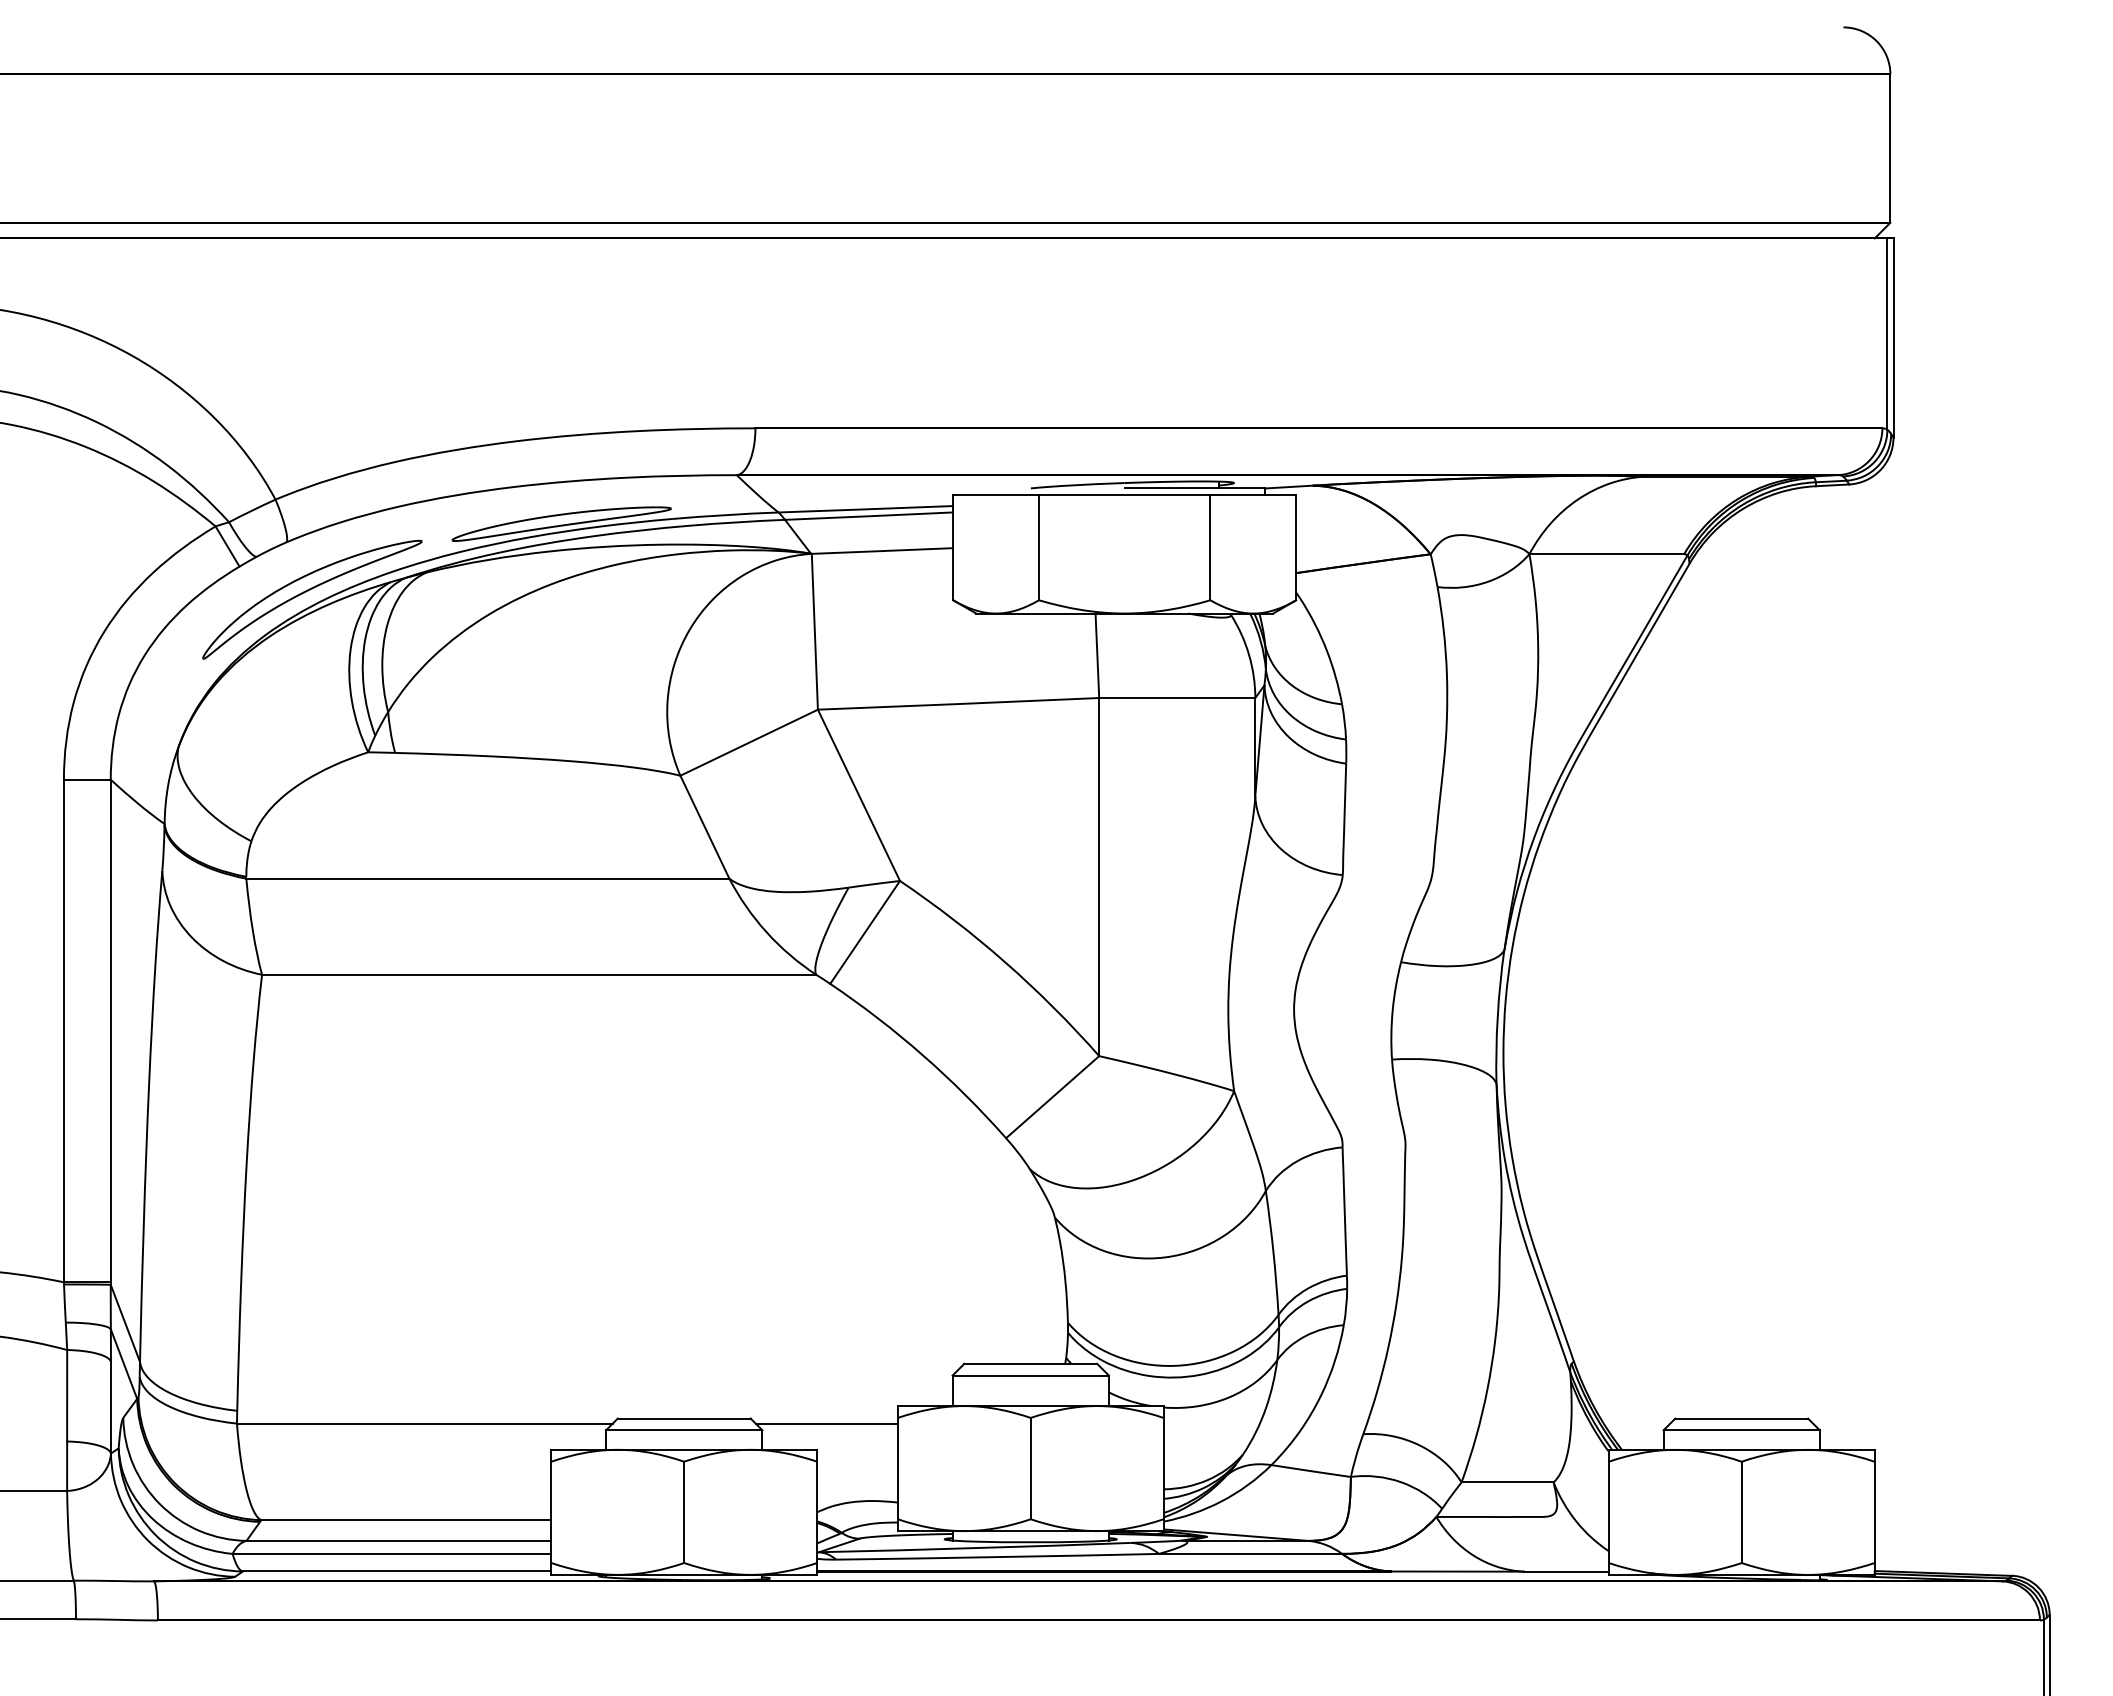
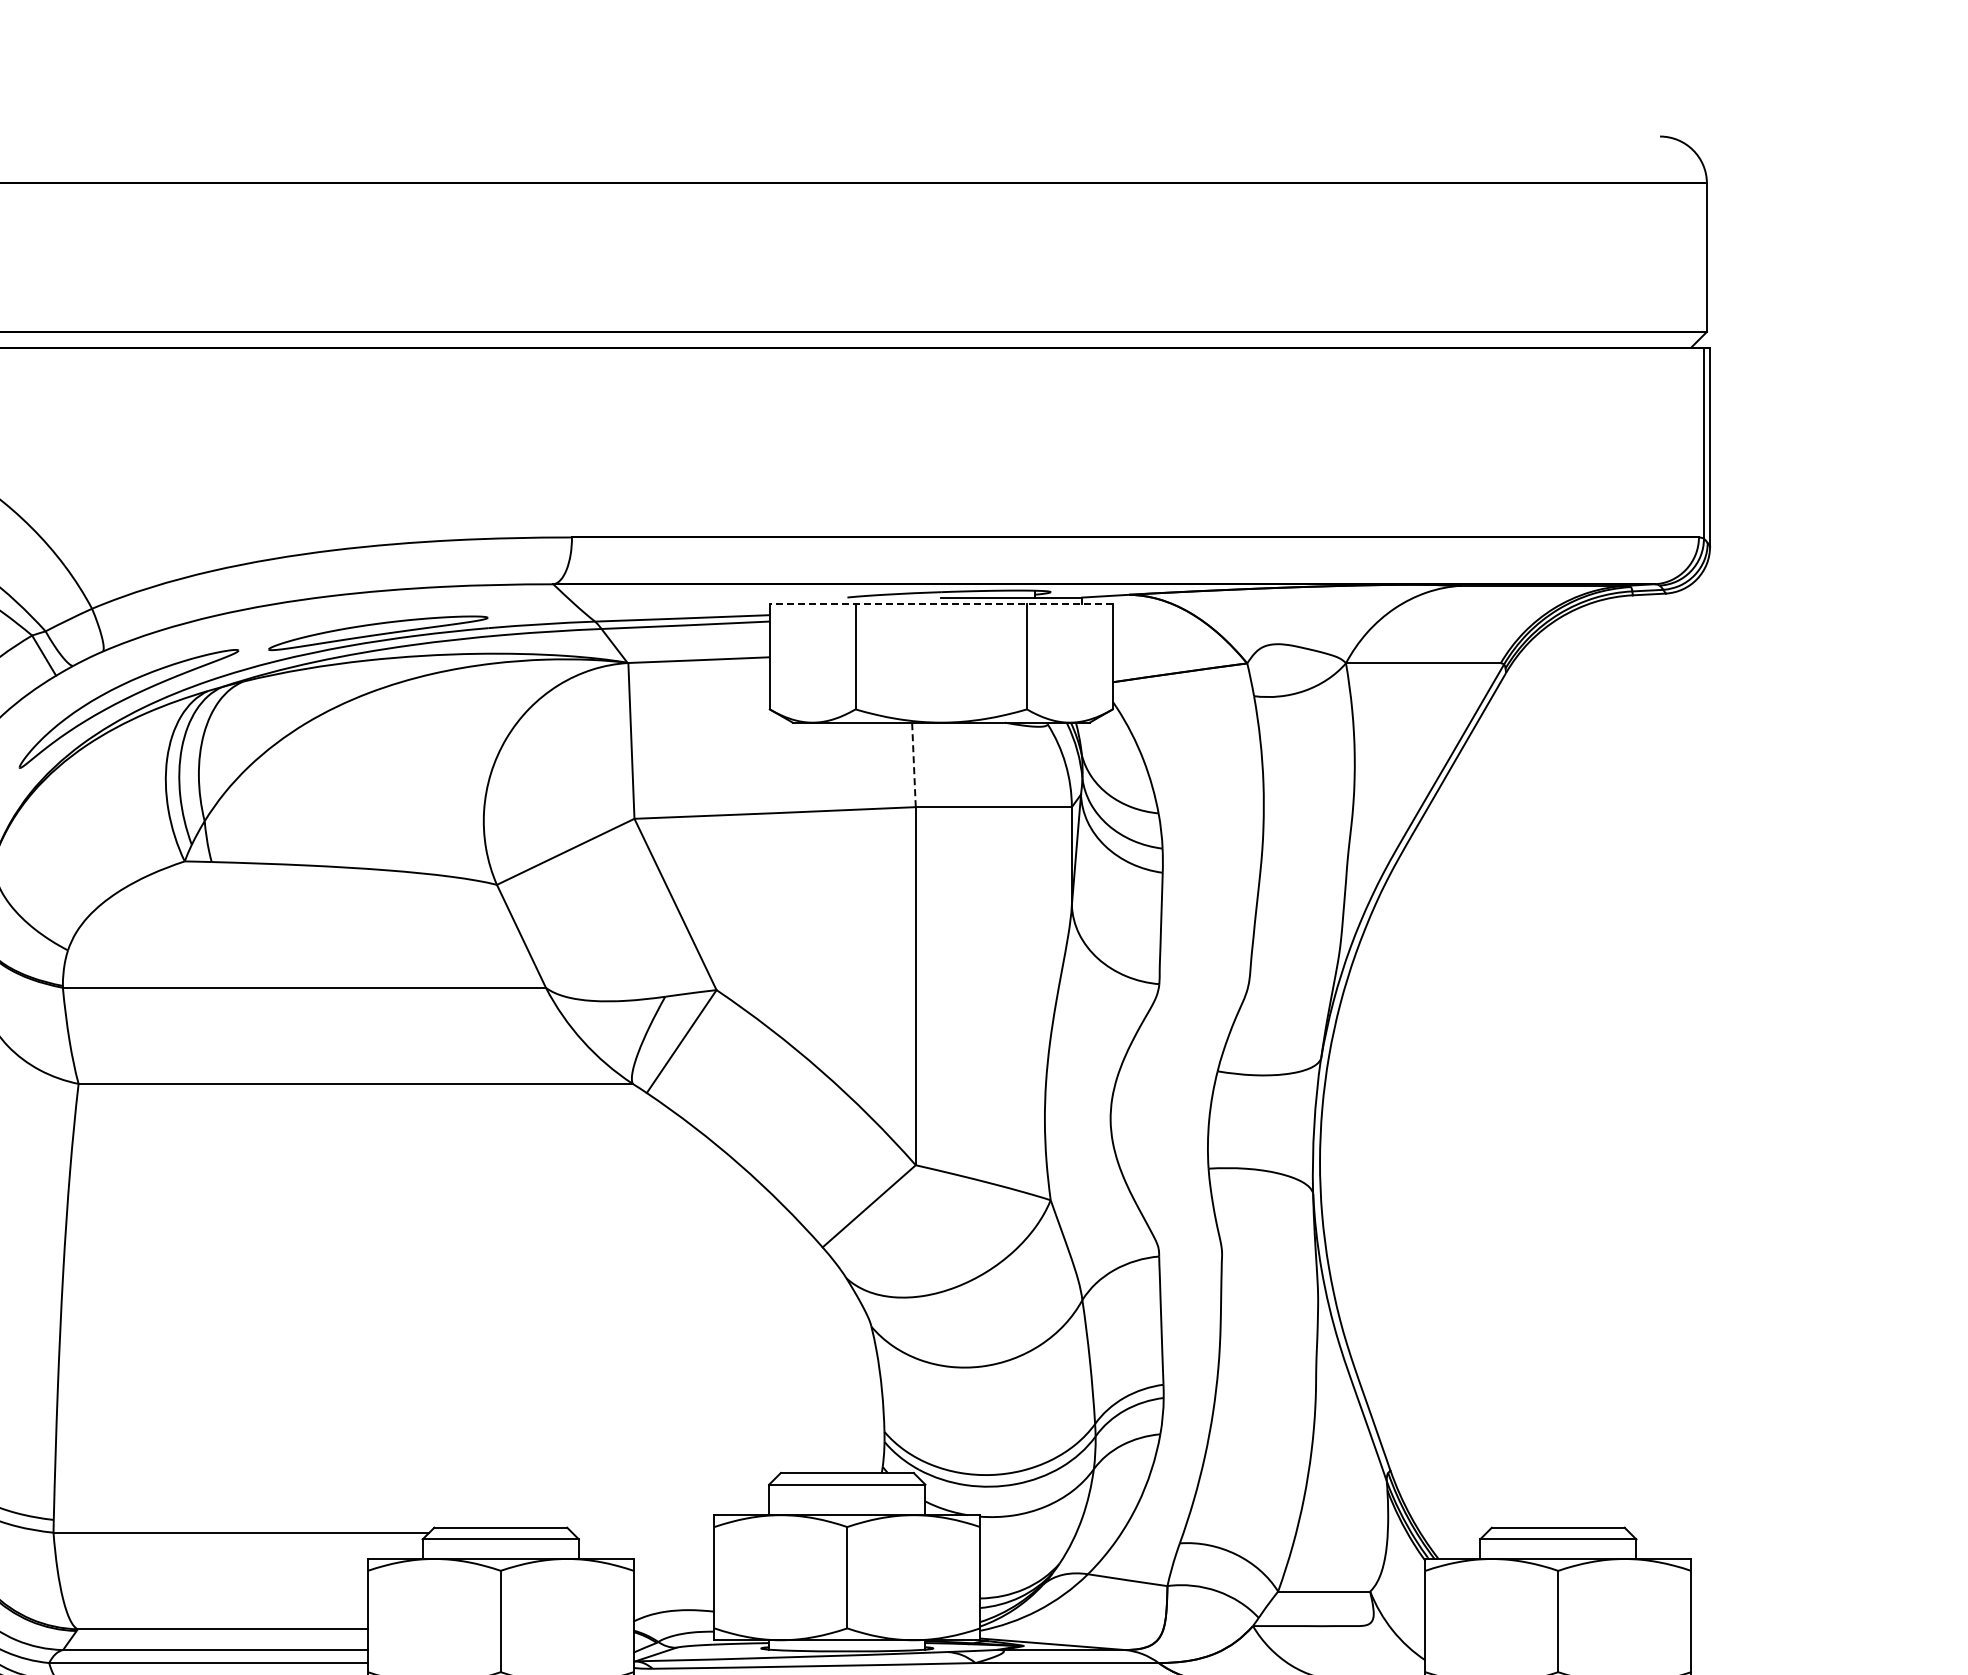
line: (1124, 494) -> (941, 603), solid -> dashed
line: (1097, 655) -> (914, 764), solid -> dashed
line: (826, 1423) -> (643, 1532), removed

